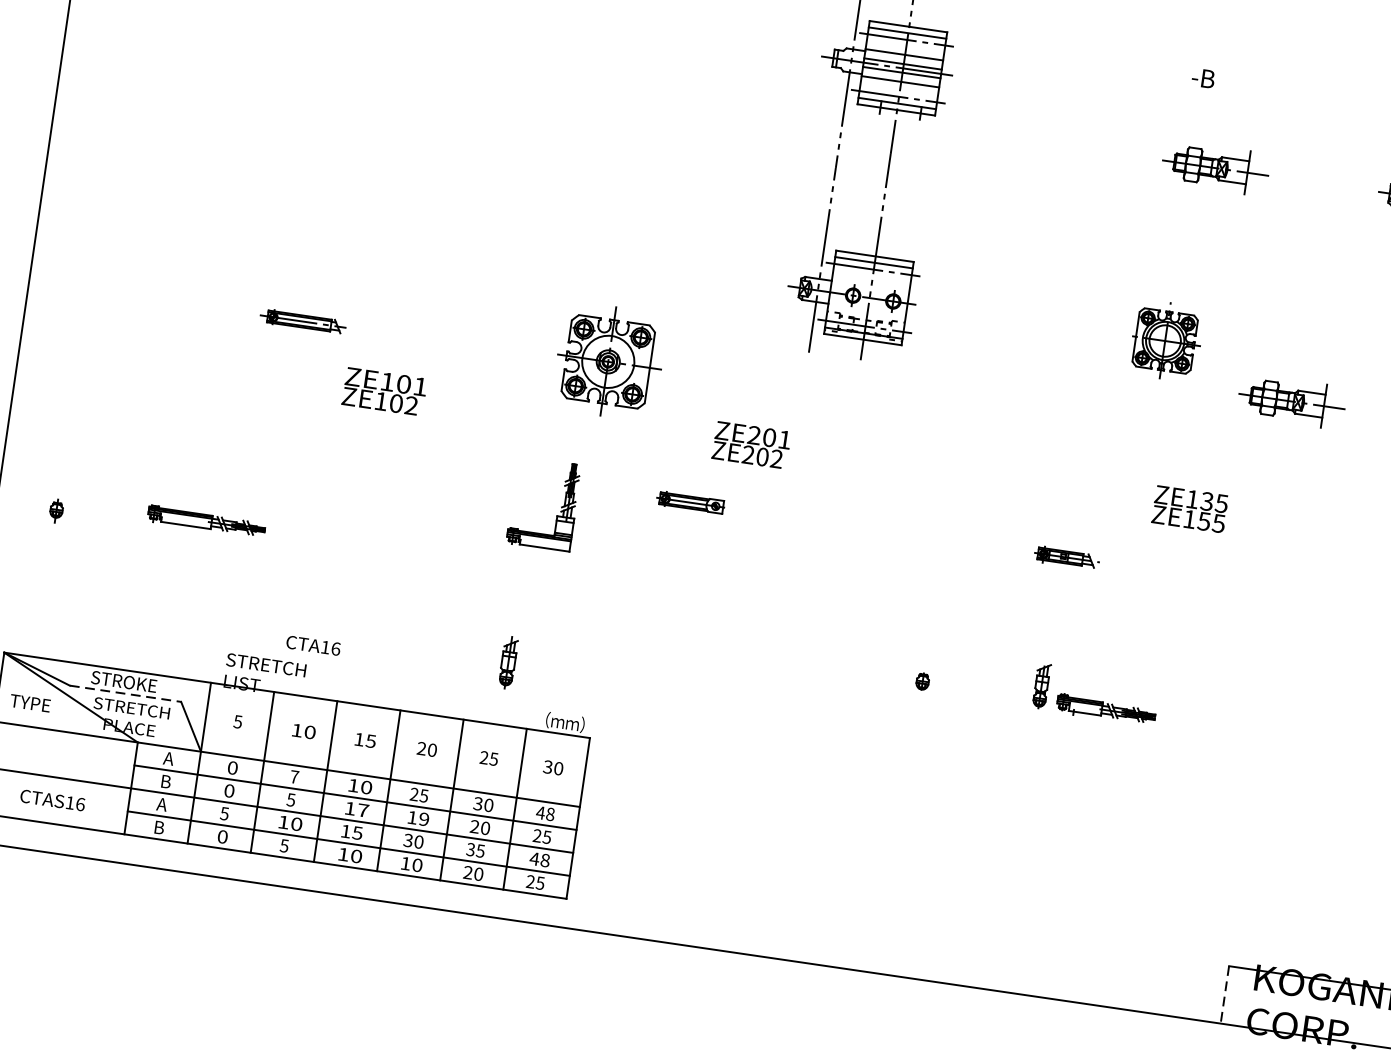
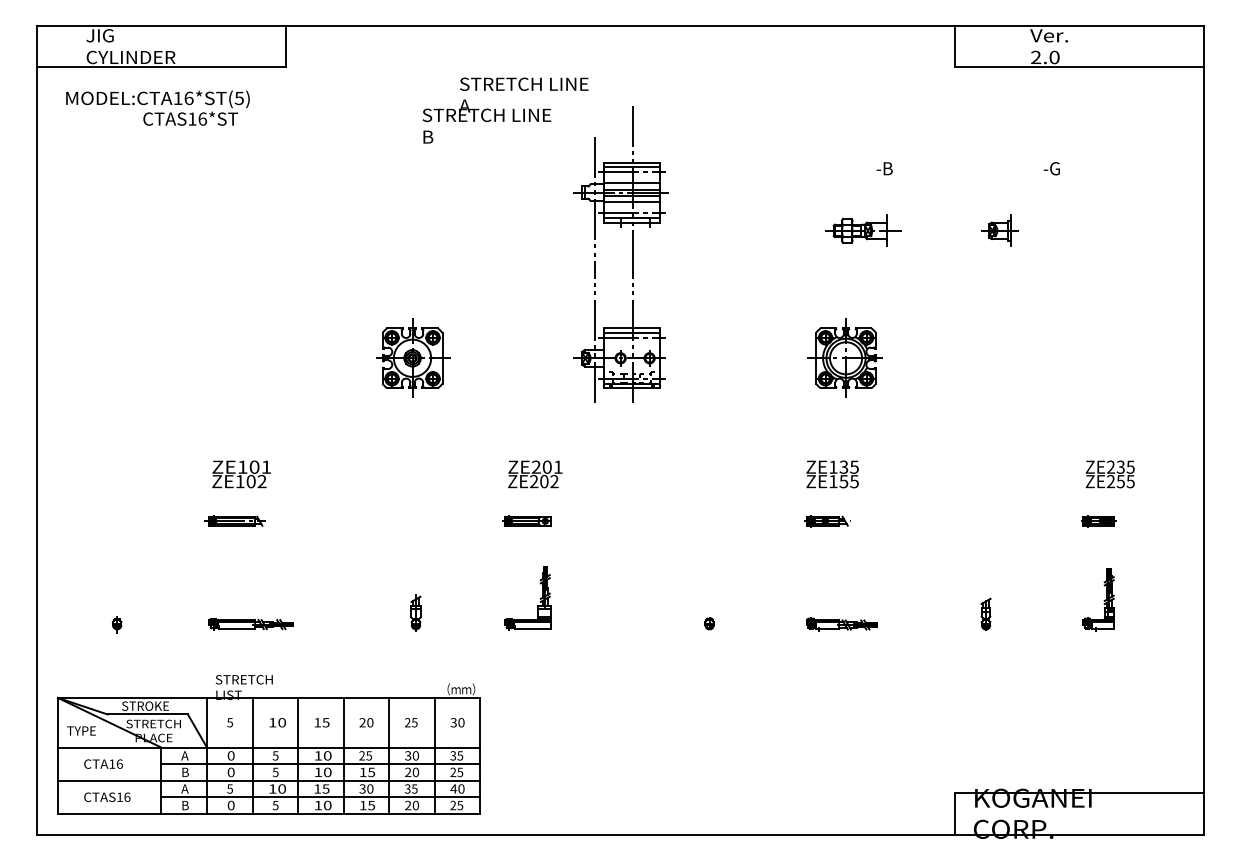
text: (1203, 78) -> (884, 168), moved
part: (302, 320) -> (234, 520), moved
part: (1163, 339) -> (844, 357), size x1.43
part: (609, 360) -> (413, 357), moved
text: (384, 391) -> (241, 474), moved
part: (1292, 401) -> (941, 387), removed
text: (751, 445) -> (535, 474), moved
part: (560, 506) -> (539, 598), moved
text: (1189, 509) -> (832, 474), moved
part: (56, 511) -> (117, 624), moved
part: (205, 521) -> (250, 624), moved
part: (1066, 557) -> (827, 521), moved
text: (313, 644) -> (103, 763), moved
part: (507, 661) -> (415, 612), moved
part: (1041, 684) -> (985, 613), moved
line: (126, 693) -> (148, 714), dashed -> solid
text: (294, 776) -> (275, 755), 7 -> 5
text: (362, 810) -> (327, 772), 17 -> 10
text: (545, 813) -> (456, 755), 48 -> 35
text: (423, 819) -> (371, 772), 19 -> 15
text: (545, 861) -> (461, 789), 48 -> 40
text: (417, 865) -> (371, 805), 10 -> 15
line: (1225, 994) -> (955, 813), dashed -> solid

